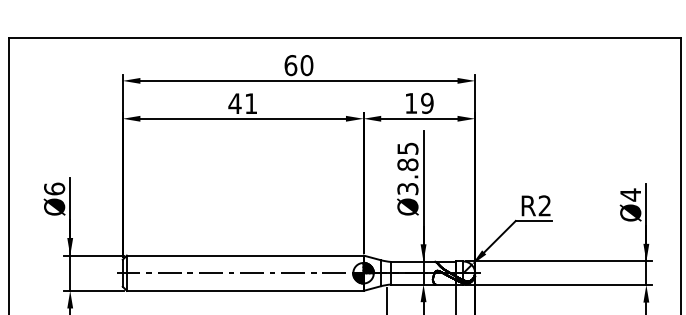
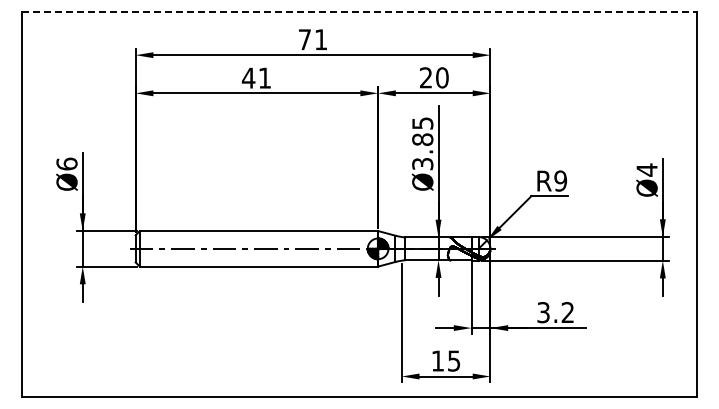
line: (345, 38) -> (359, 12), solid -> dashed
text: (298, 65) -> (312, 39), 60 -> 71
text: (419, 103) -> (434, 77), 19 -> 20
text: (544, 205) -> (560, 180), R2 -> R9

